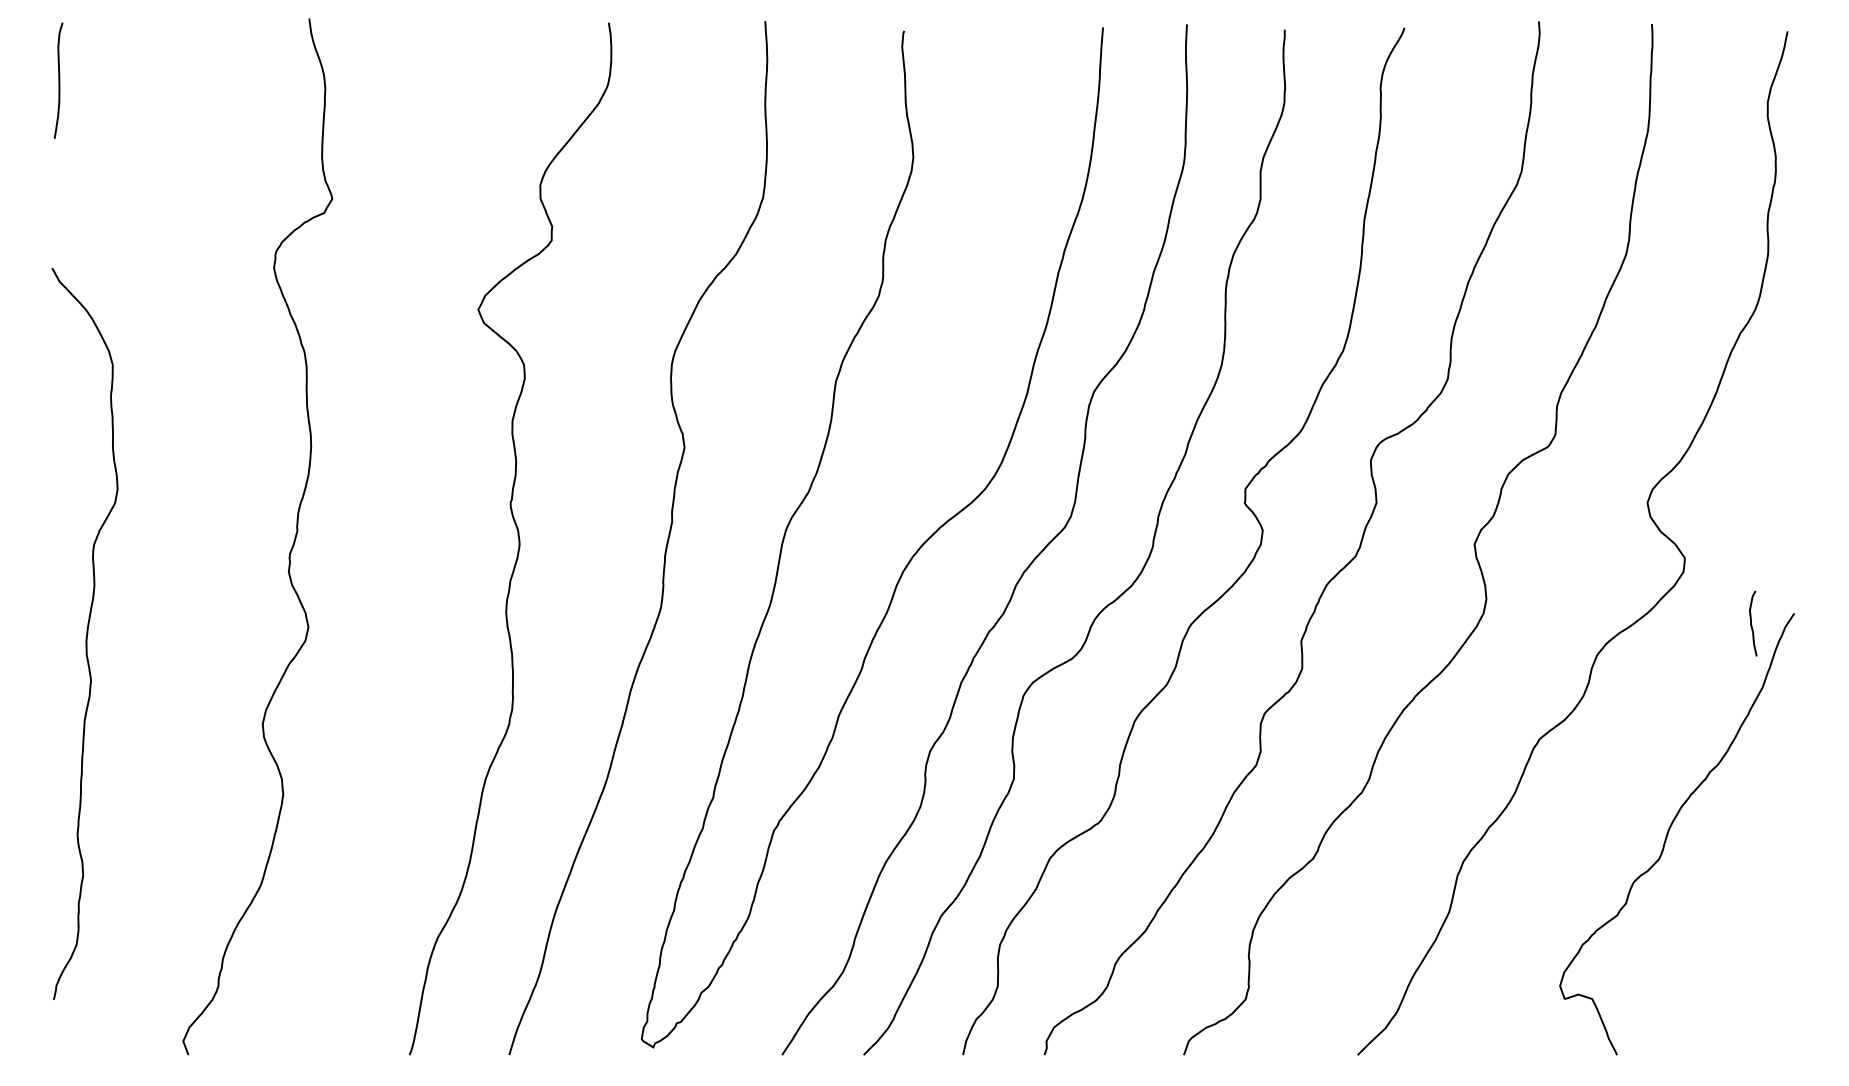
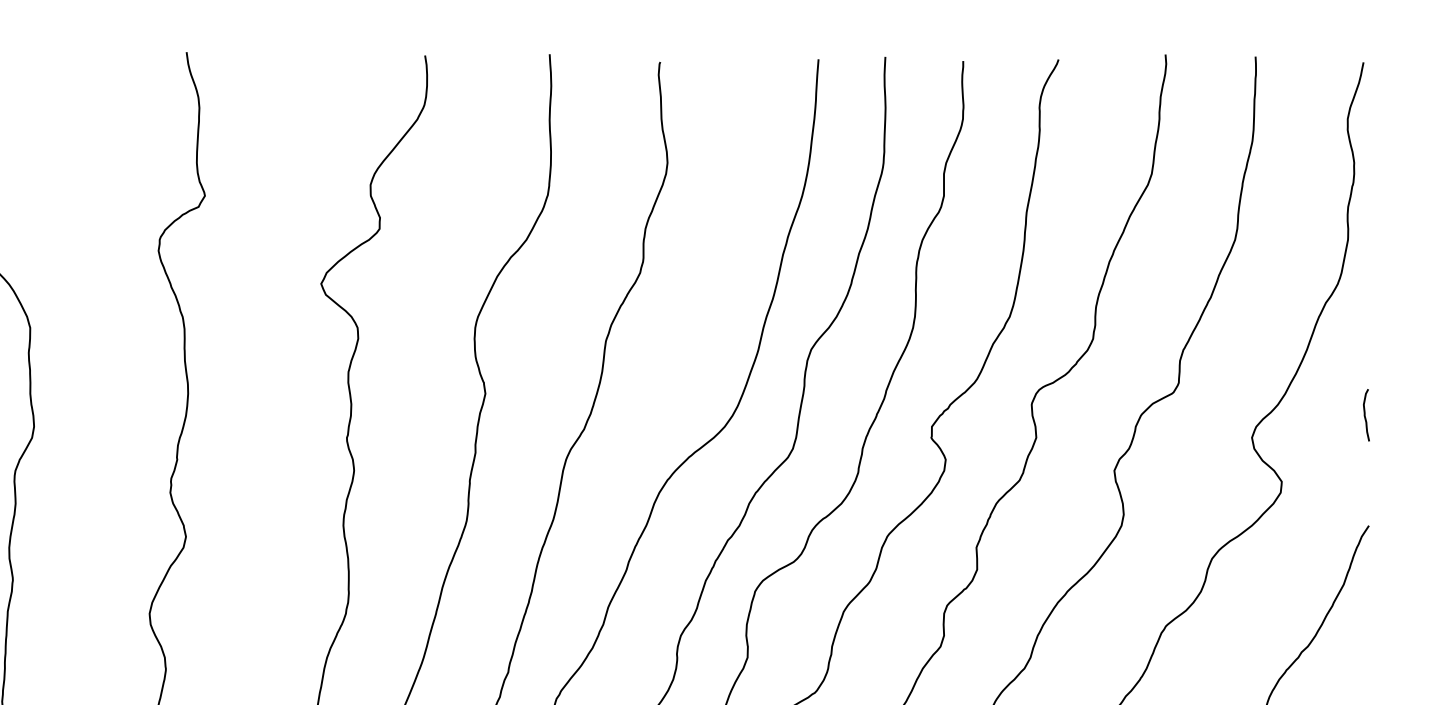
curve: (1751, 623) -> (1365, 415), moved

